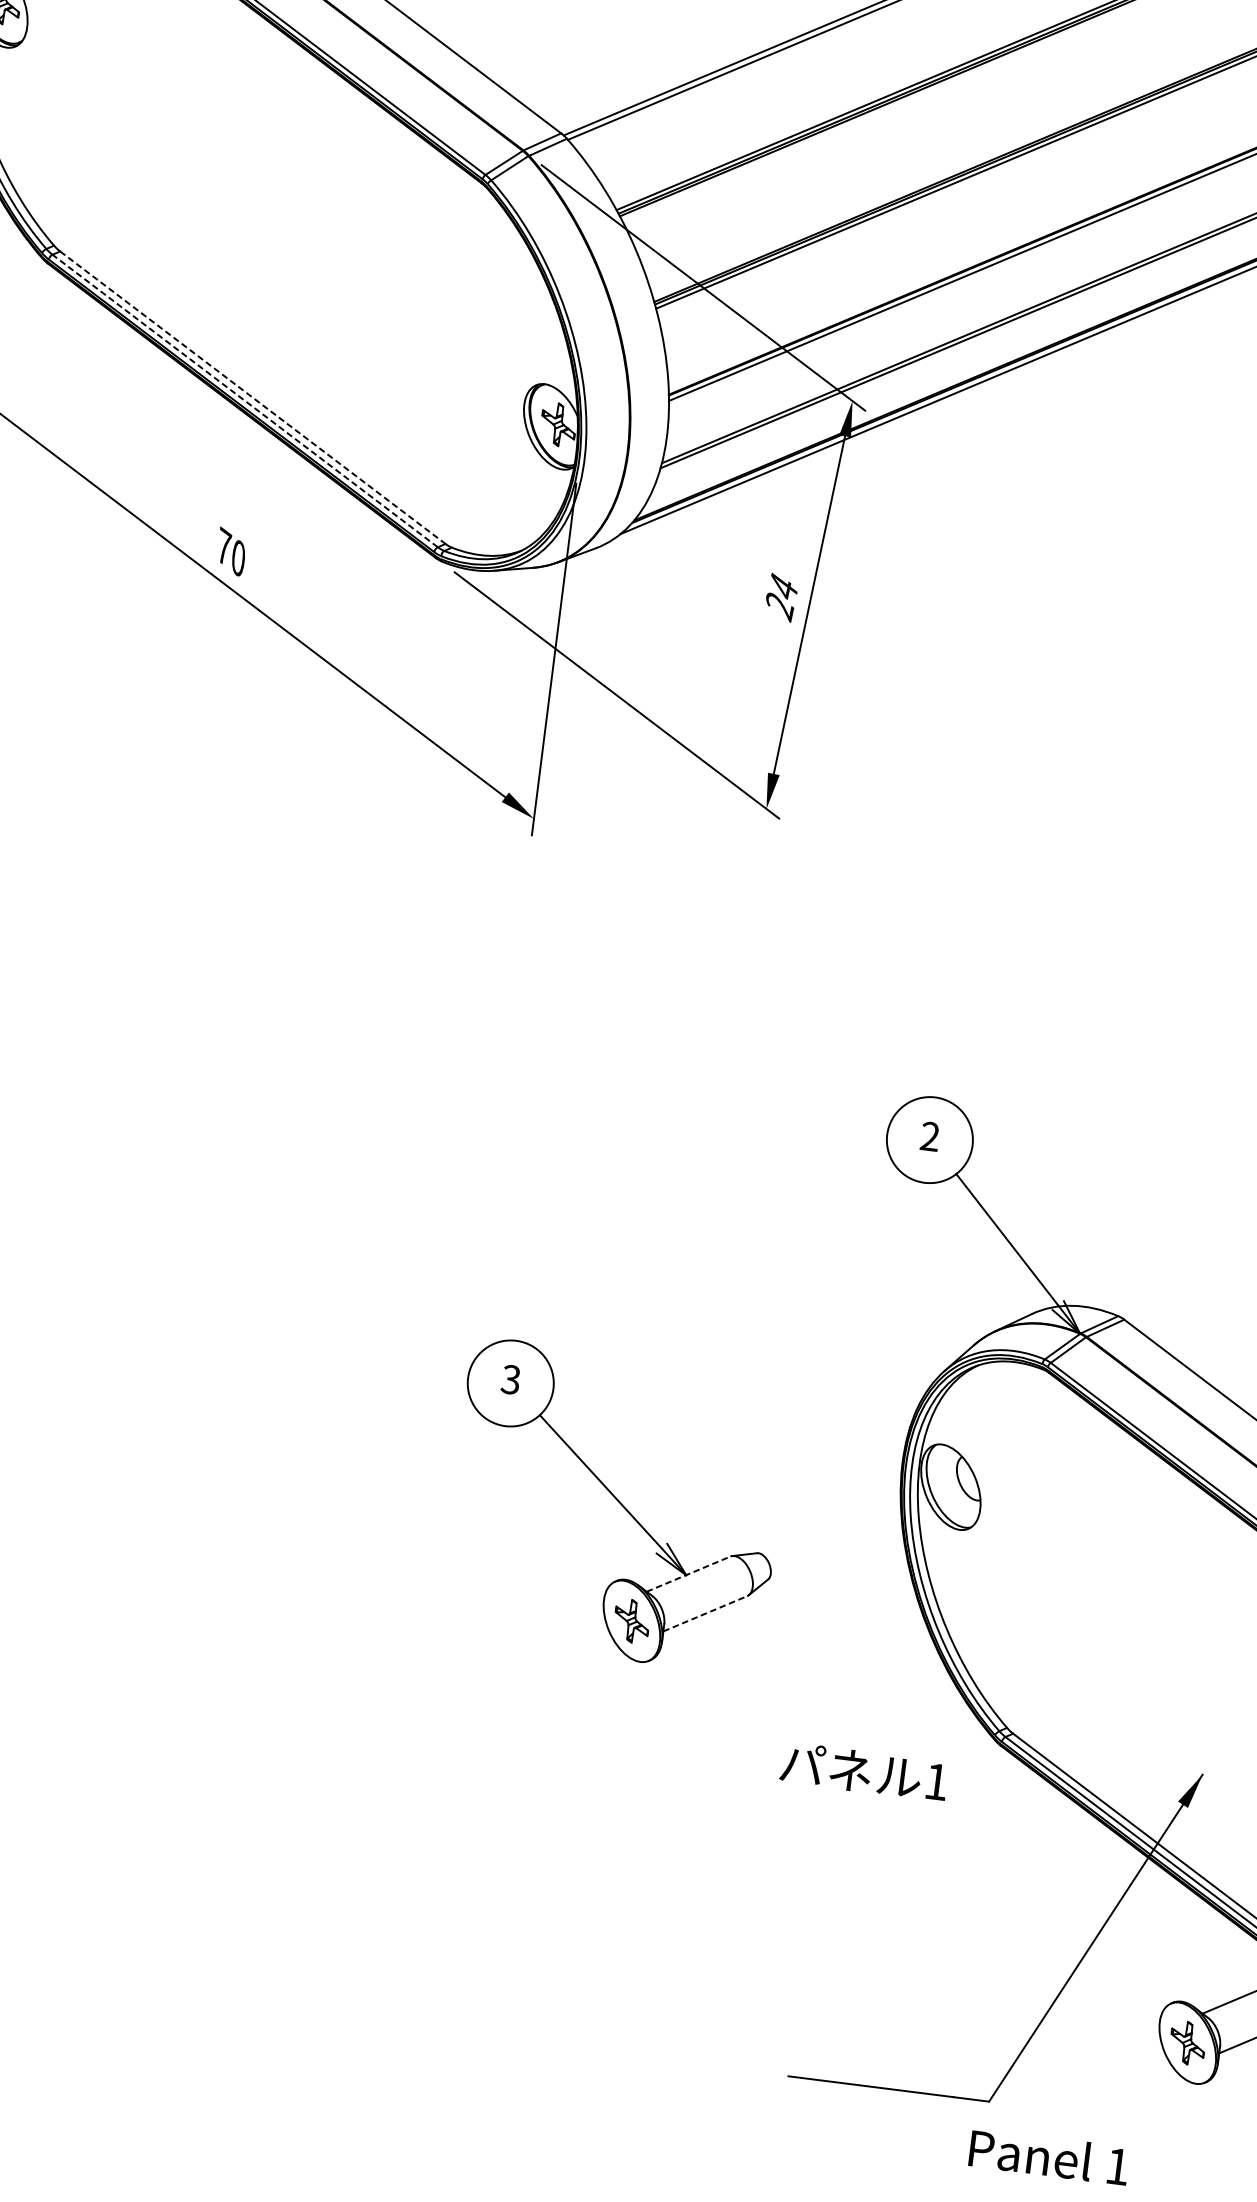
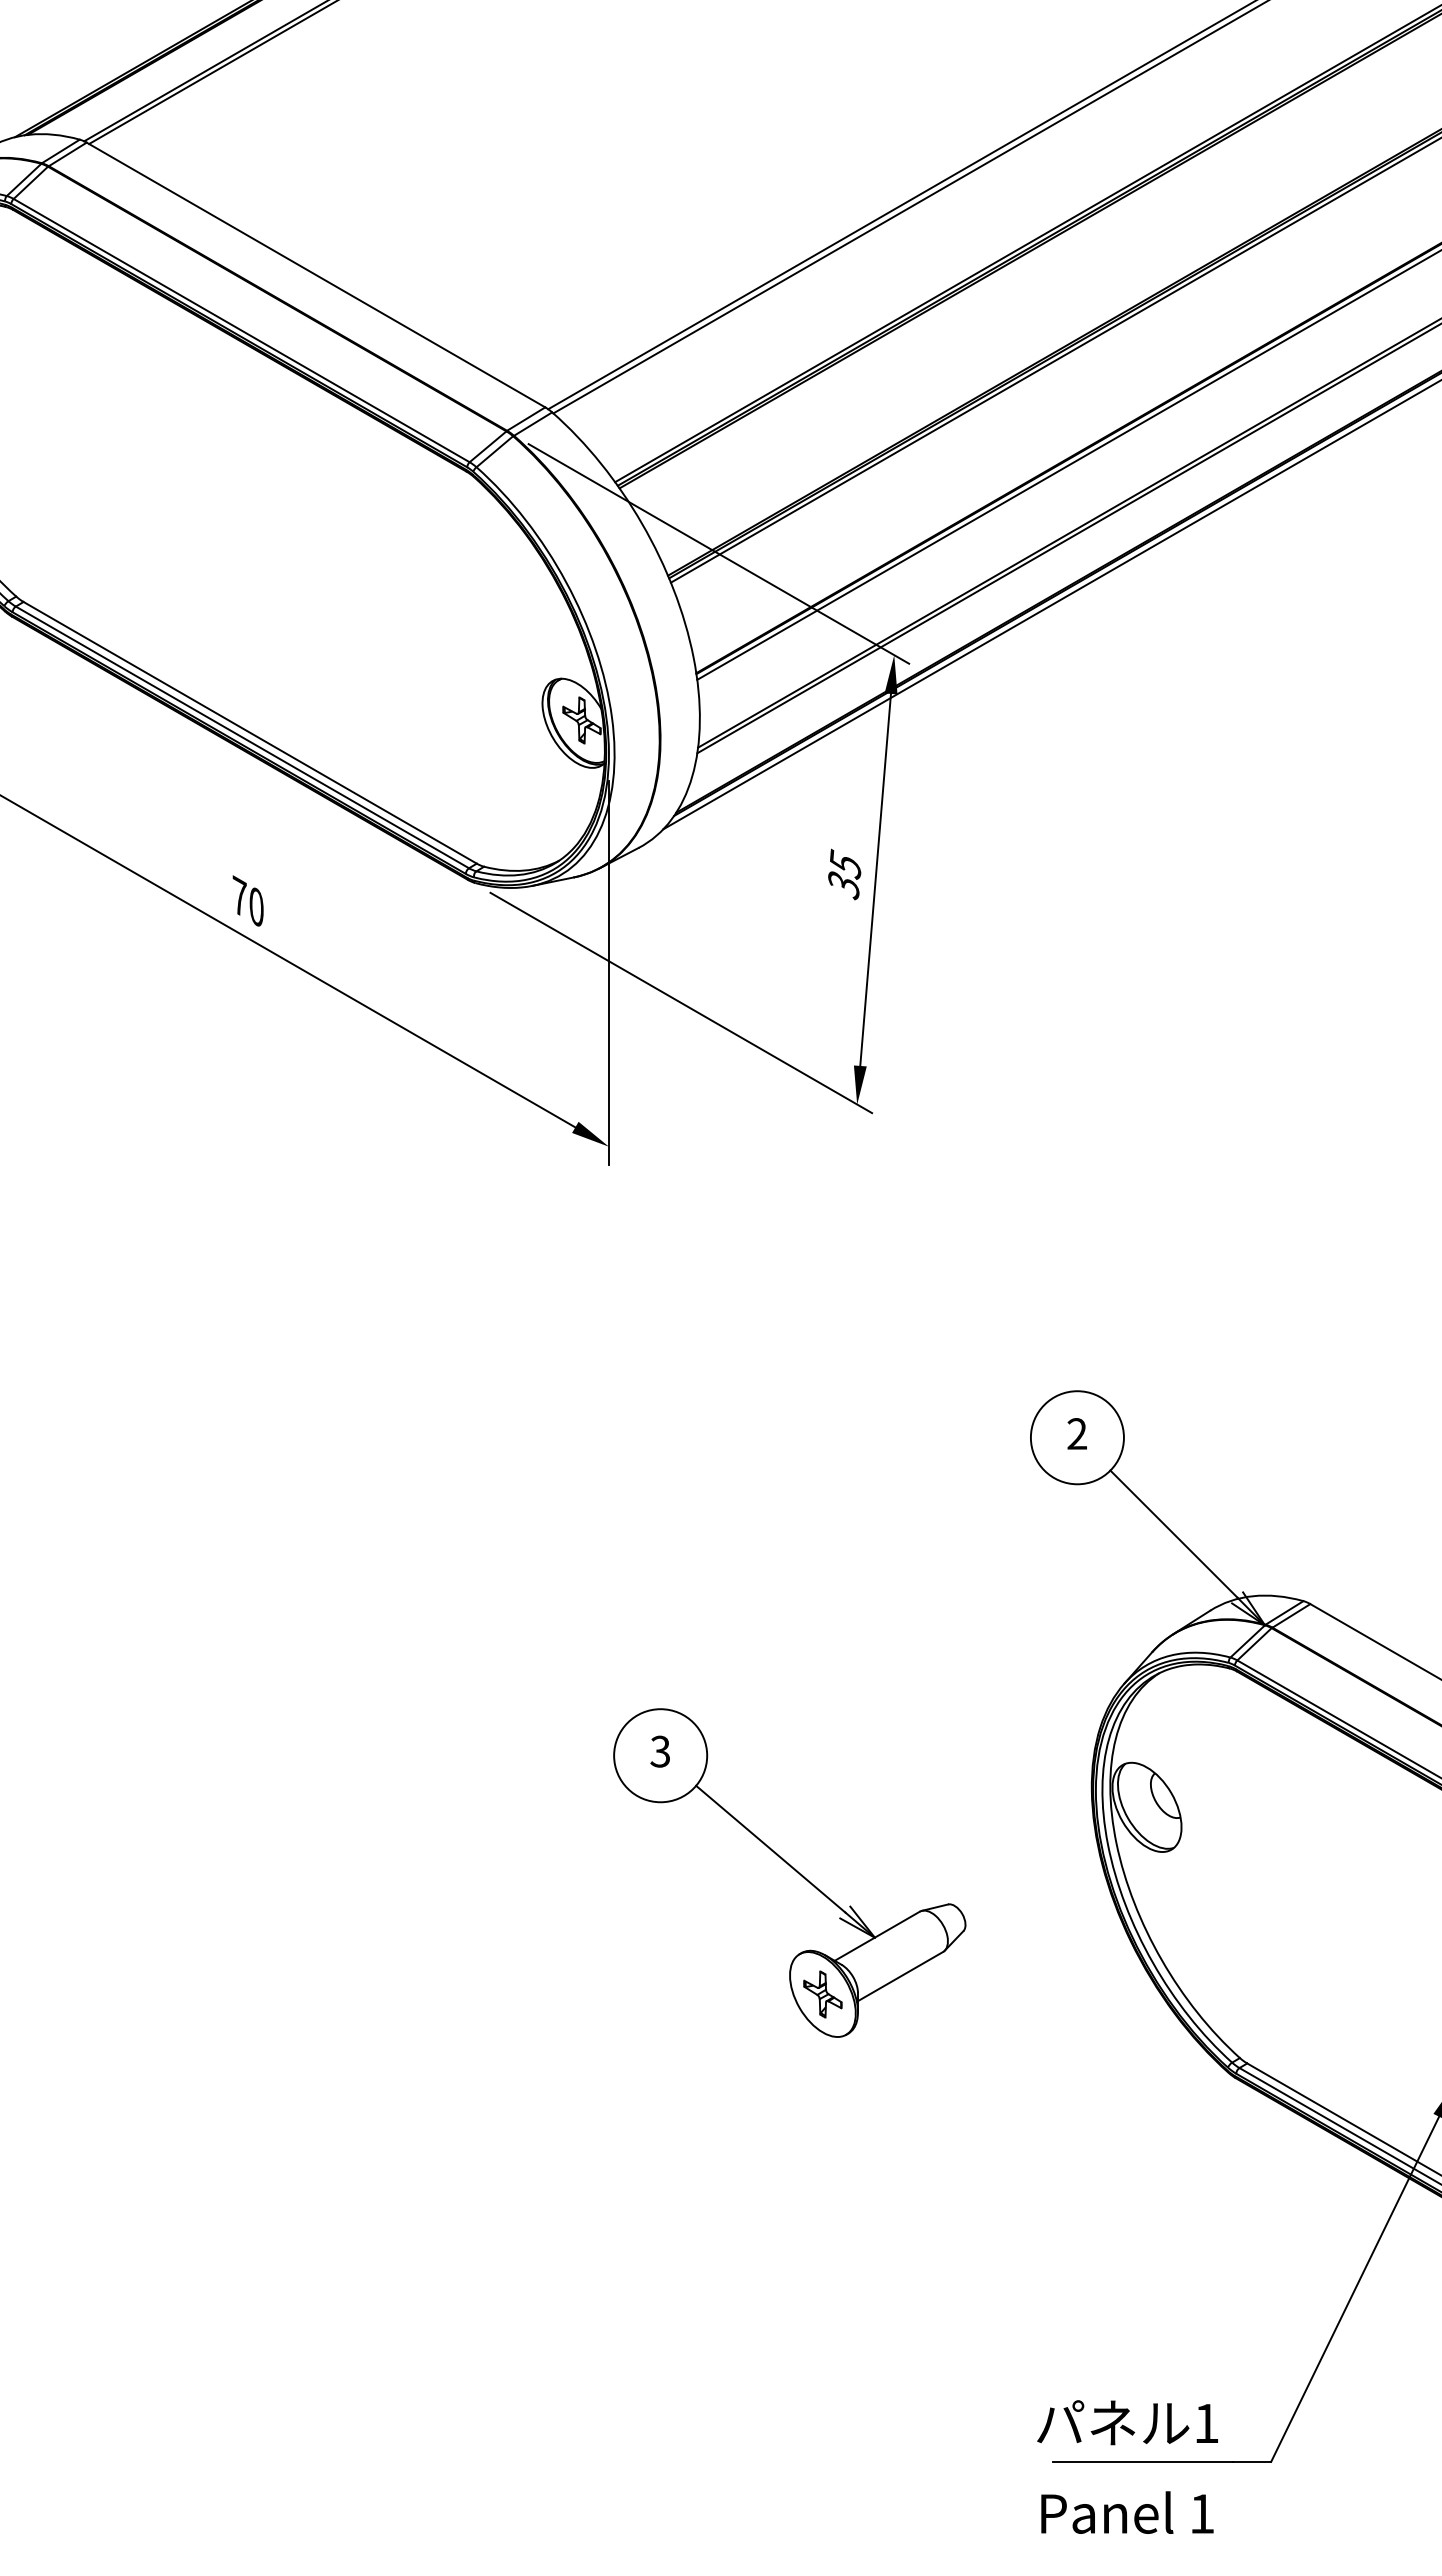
line: (253, 397) -> (250, 732), dashed -> solid
line: (245, 401) -> (242, 737), dashed -> solid
text: (781, 596) -> (844, 874), 24 -> 35
line: (688, 1574) -> (877, 1936), dashed -> solid
line: (706, 1613) -> (901, 1976), dashed -> solid
text: (864, 1771) -> (1127, 2422), moved
text: (1049, 2156) -> (1127, 2512), moved

